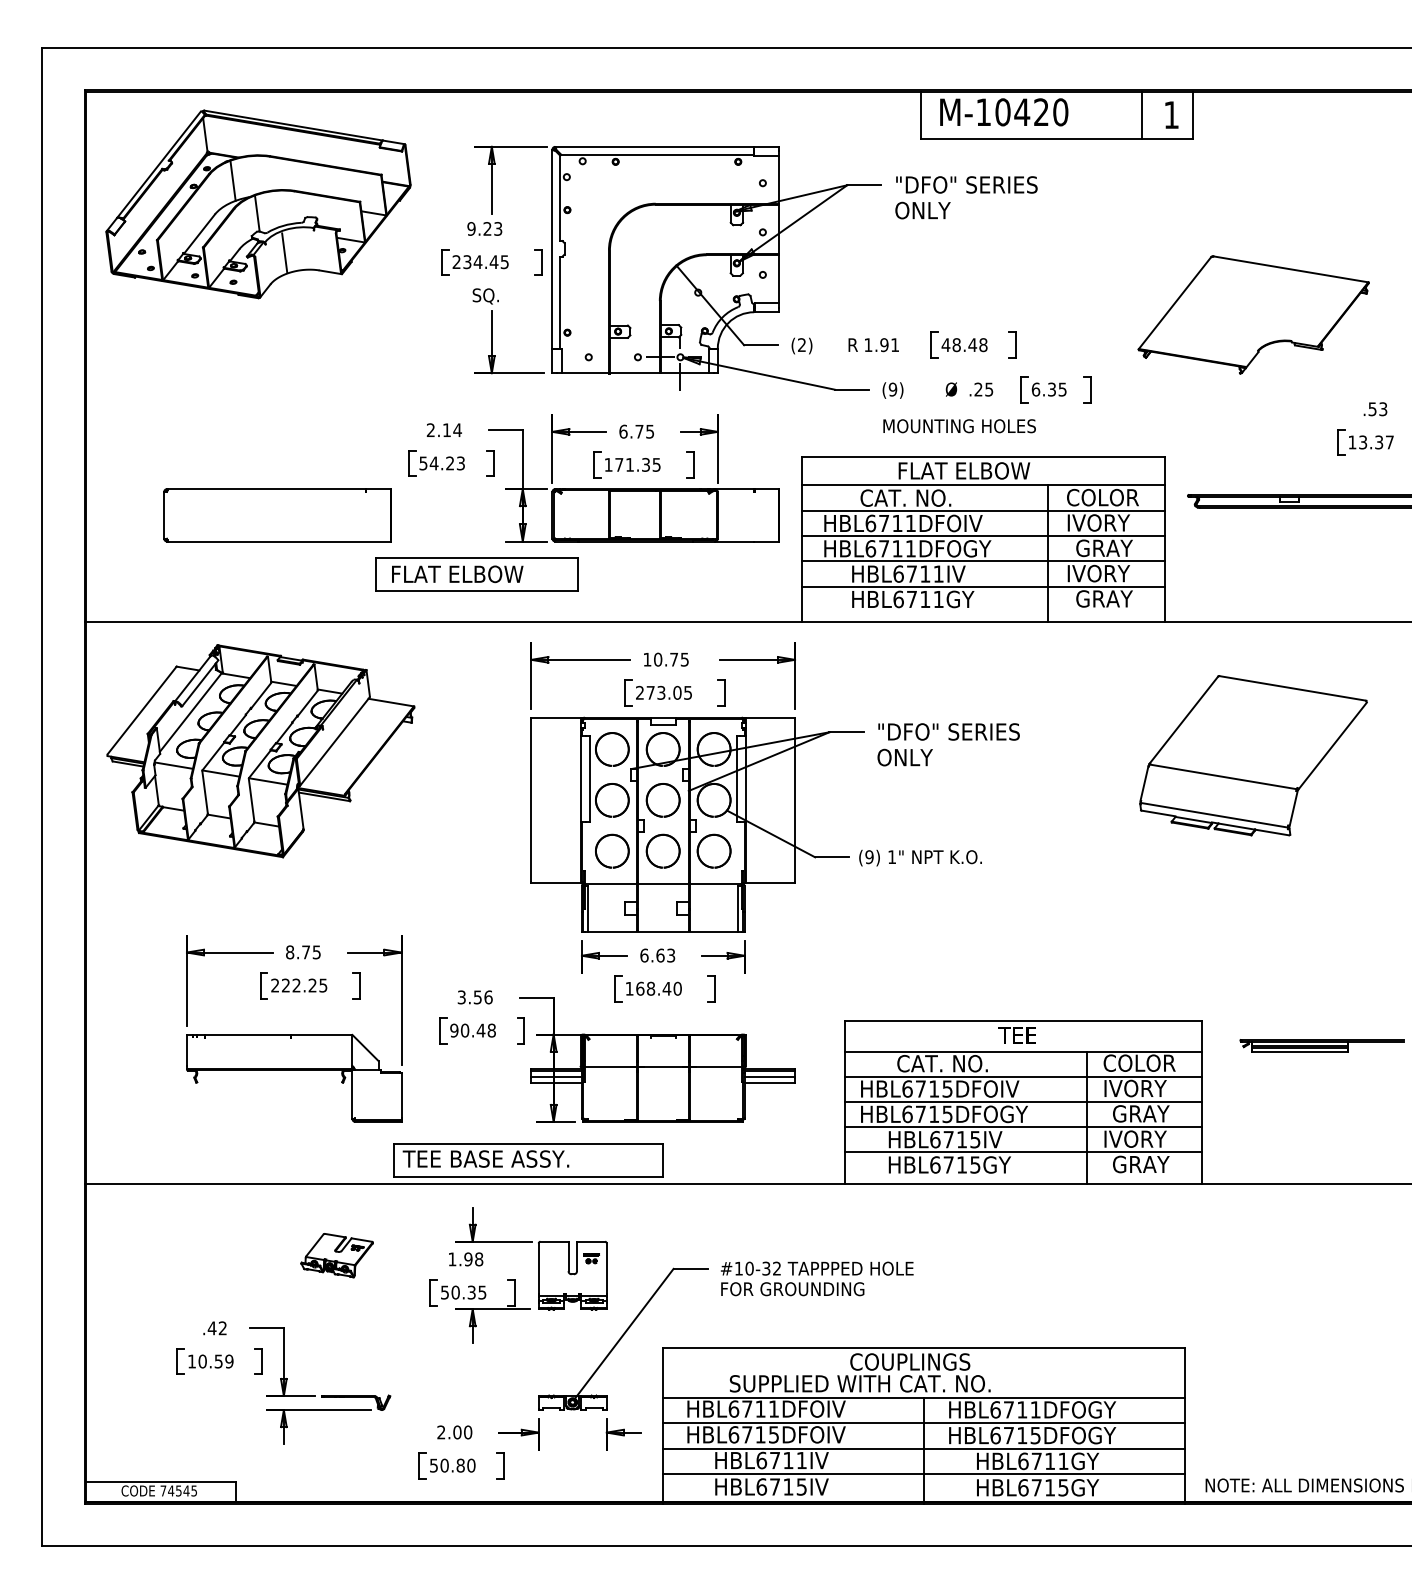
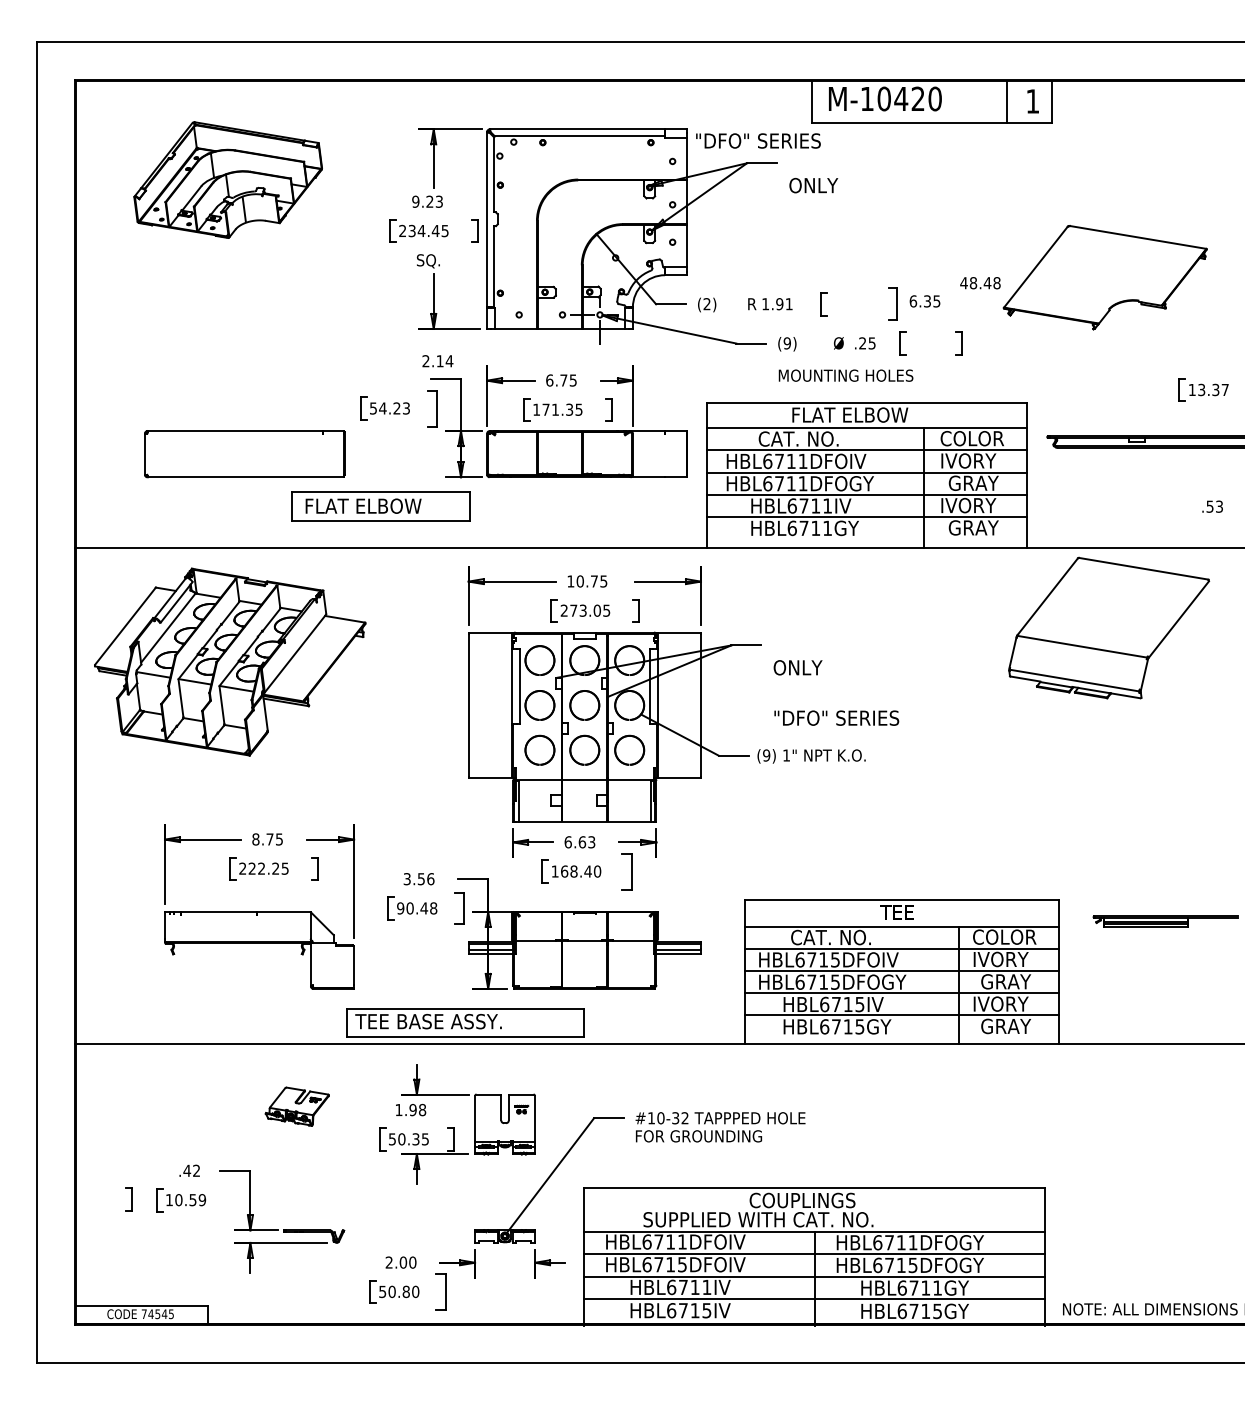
text: (966, 184) -> (758, 140), moved
part: (259, 203) -> (228, 179), size x0.7
text: (964, 345) -> (980, 283), moved
part: (1012, 345) -> (892, 304), size x1.4
text: (1048, 389) -> (924, 301), moved
text: (1375, 409) -> (1212, 506), moved
text: (443, 430) -> (437, 361), moved
part: (489, 463) -> (431, 408), size x1.6
part: (476, 574) -> (380, 506), moved
text: (948, 731) -> (836, 717), moved
part: (1253, 755) -> (1109, 627), moved
part: (710, 988) -> (626, 871), size x1.6
part: (521, 1030) -> (459, 908), size x1.4
part: (257, 1361) -> (128, 1199), moved
part: (500, 1465) -> (441, 1291), size x1.6

